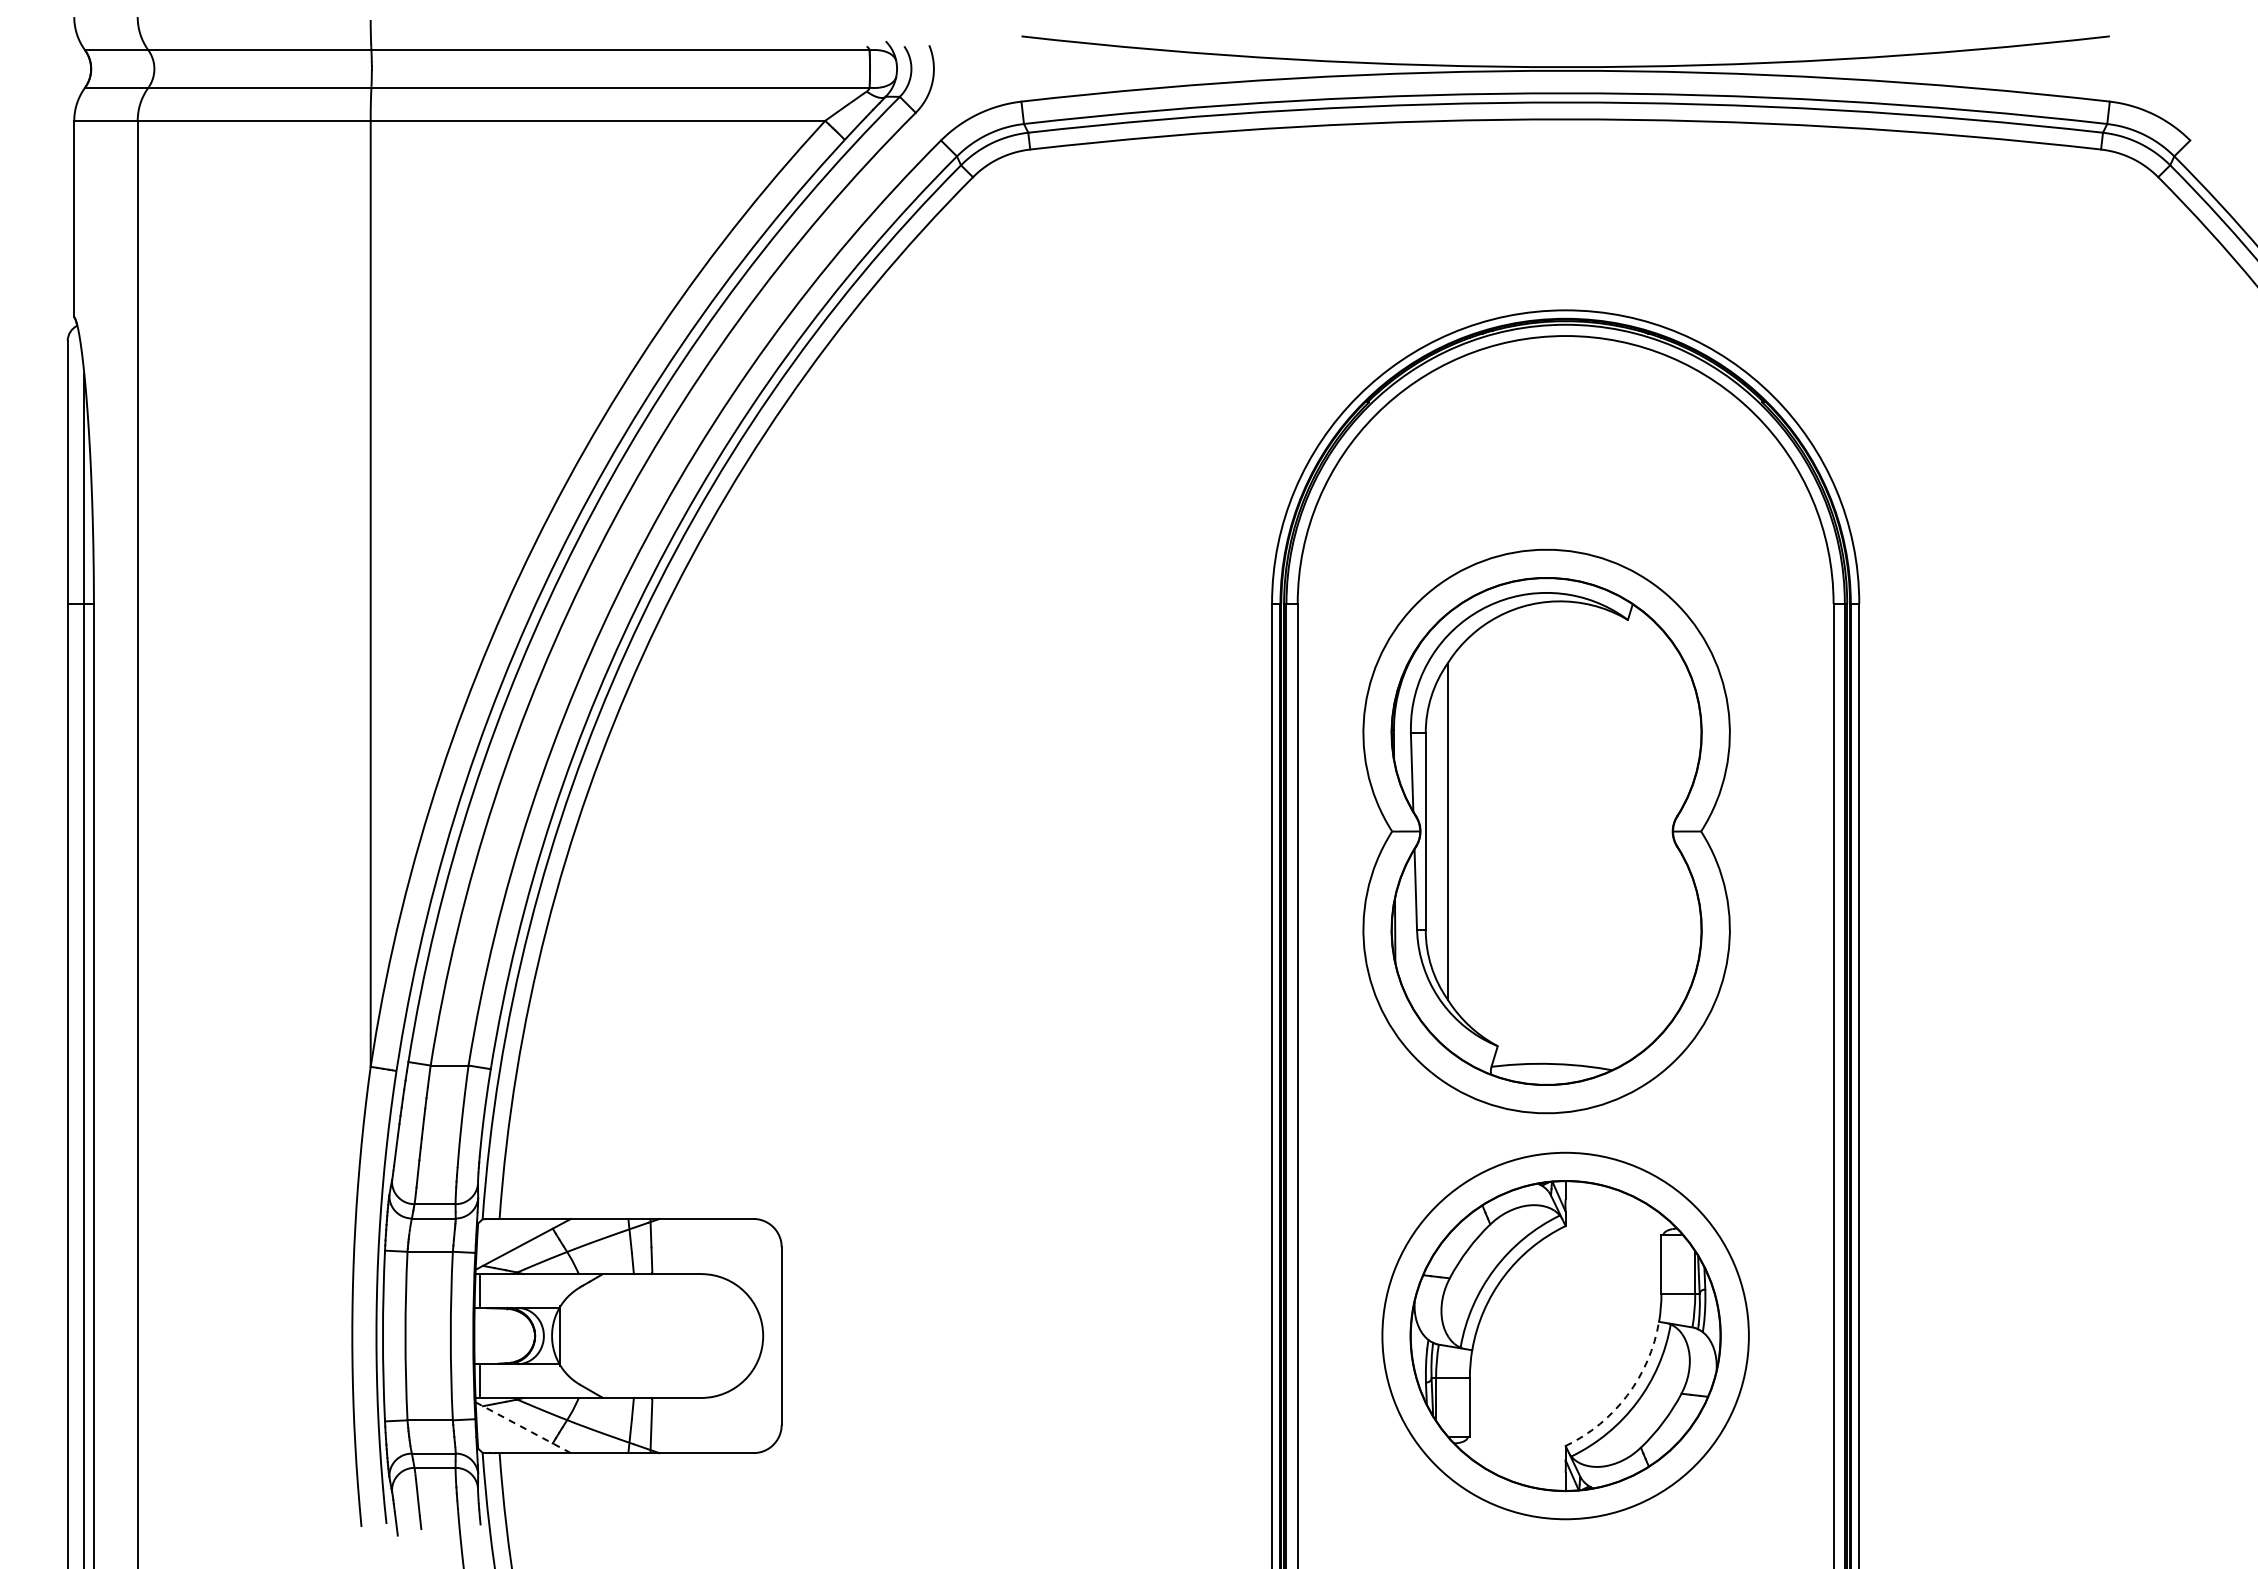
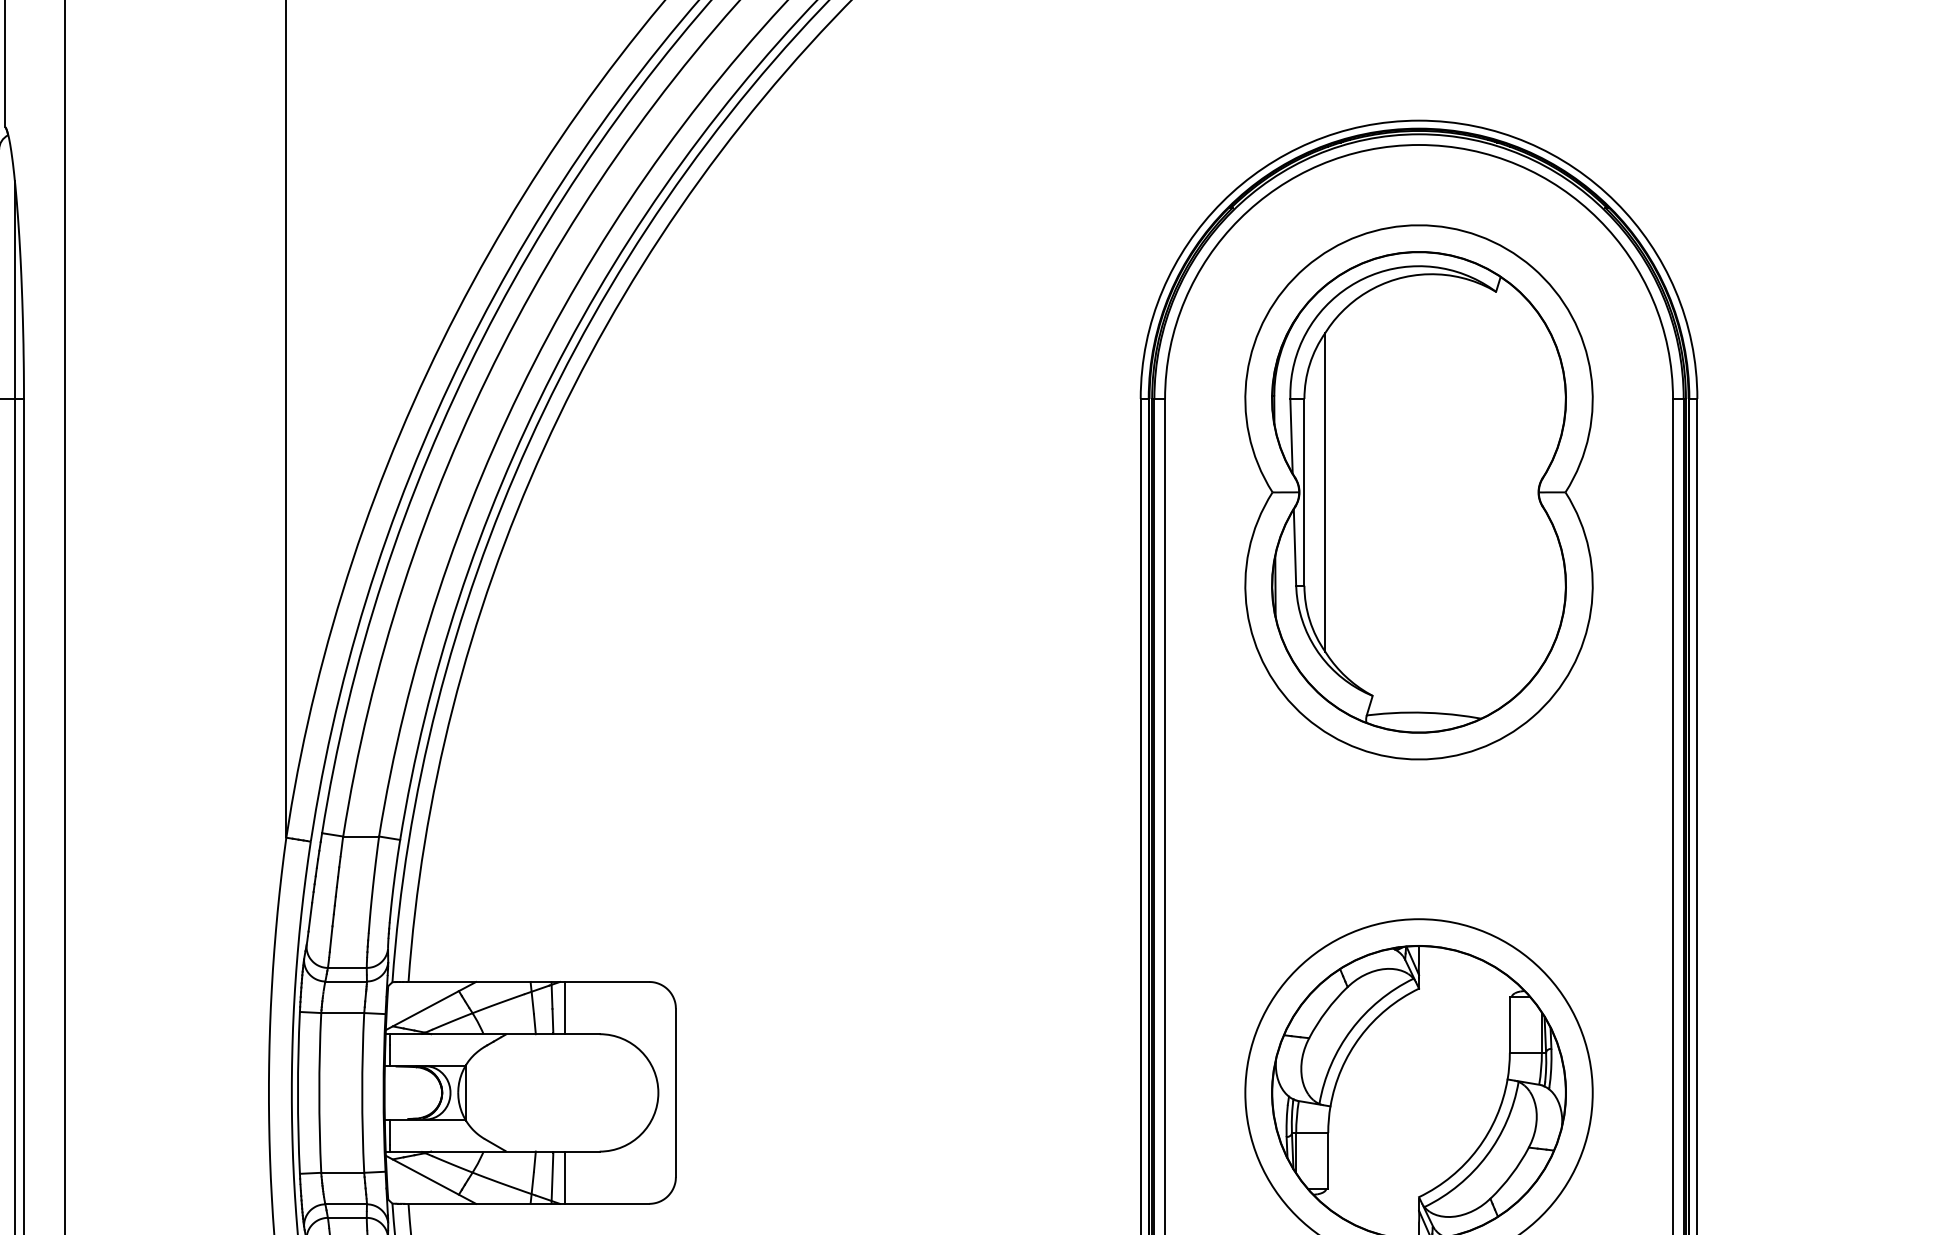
part: (1546, 831) -> (1418, 492), moved
line: (664, 1246) -> (564, 1008), added
arc: (1627, 1395) -> (1477, 1149), dashed -> solid
line: (664, 1425) -> (564, 1177), added
line: (523, 1427) -> (431, 1179), dashed -> solid

